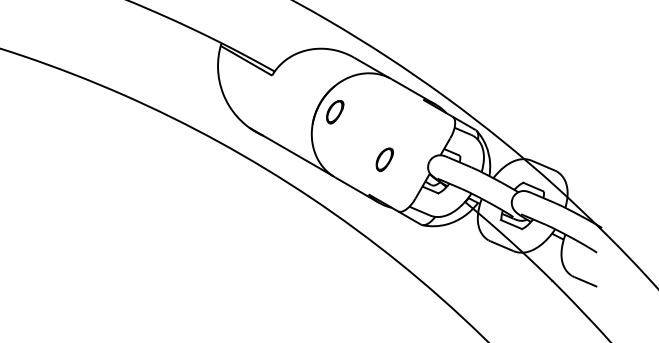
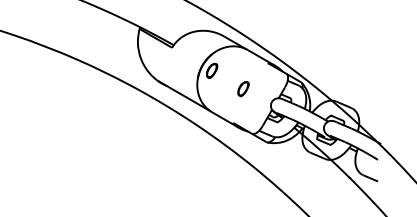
part: (384, 160) -> (243, 89), moved

